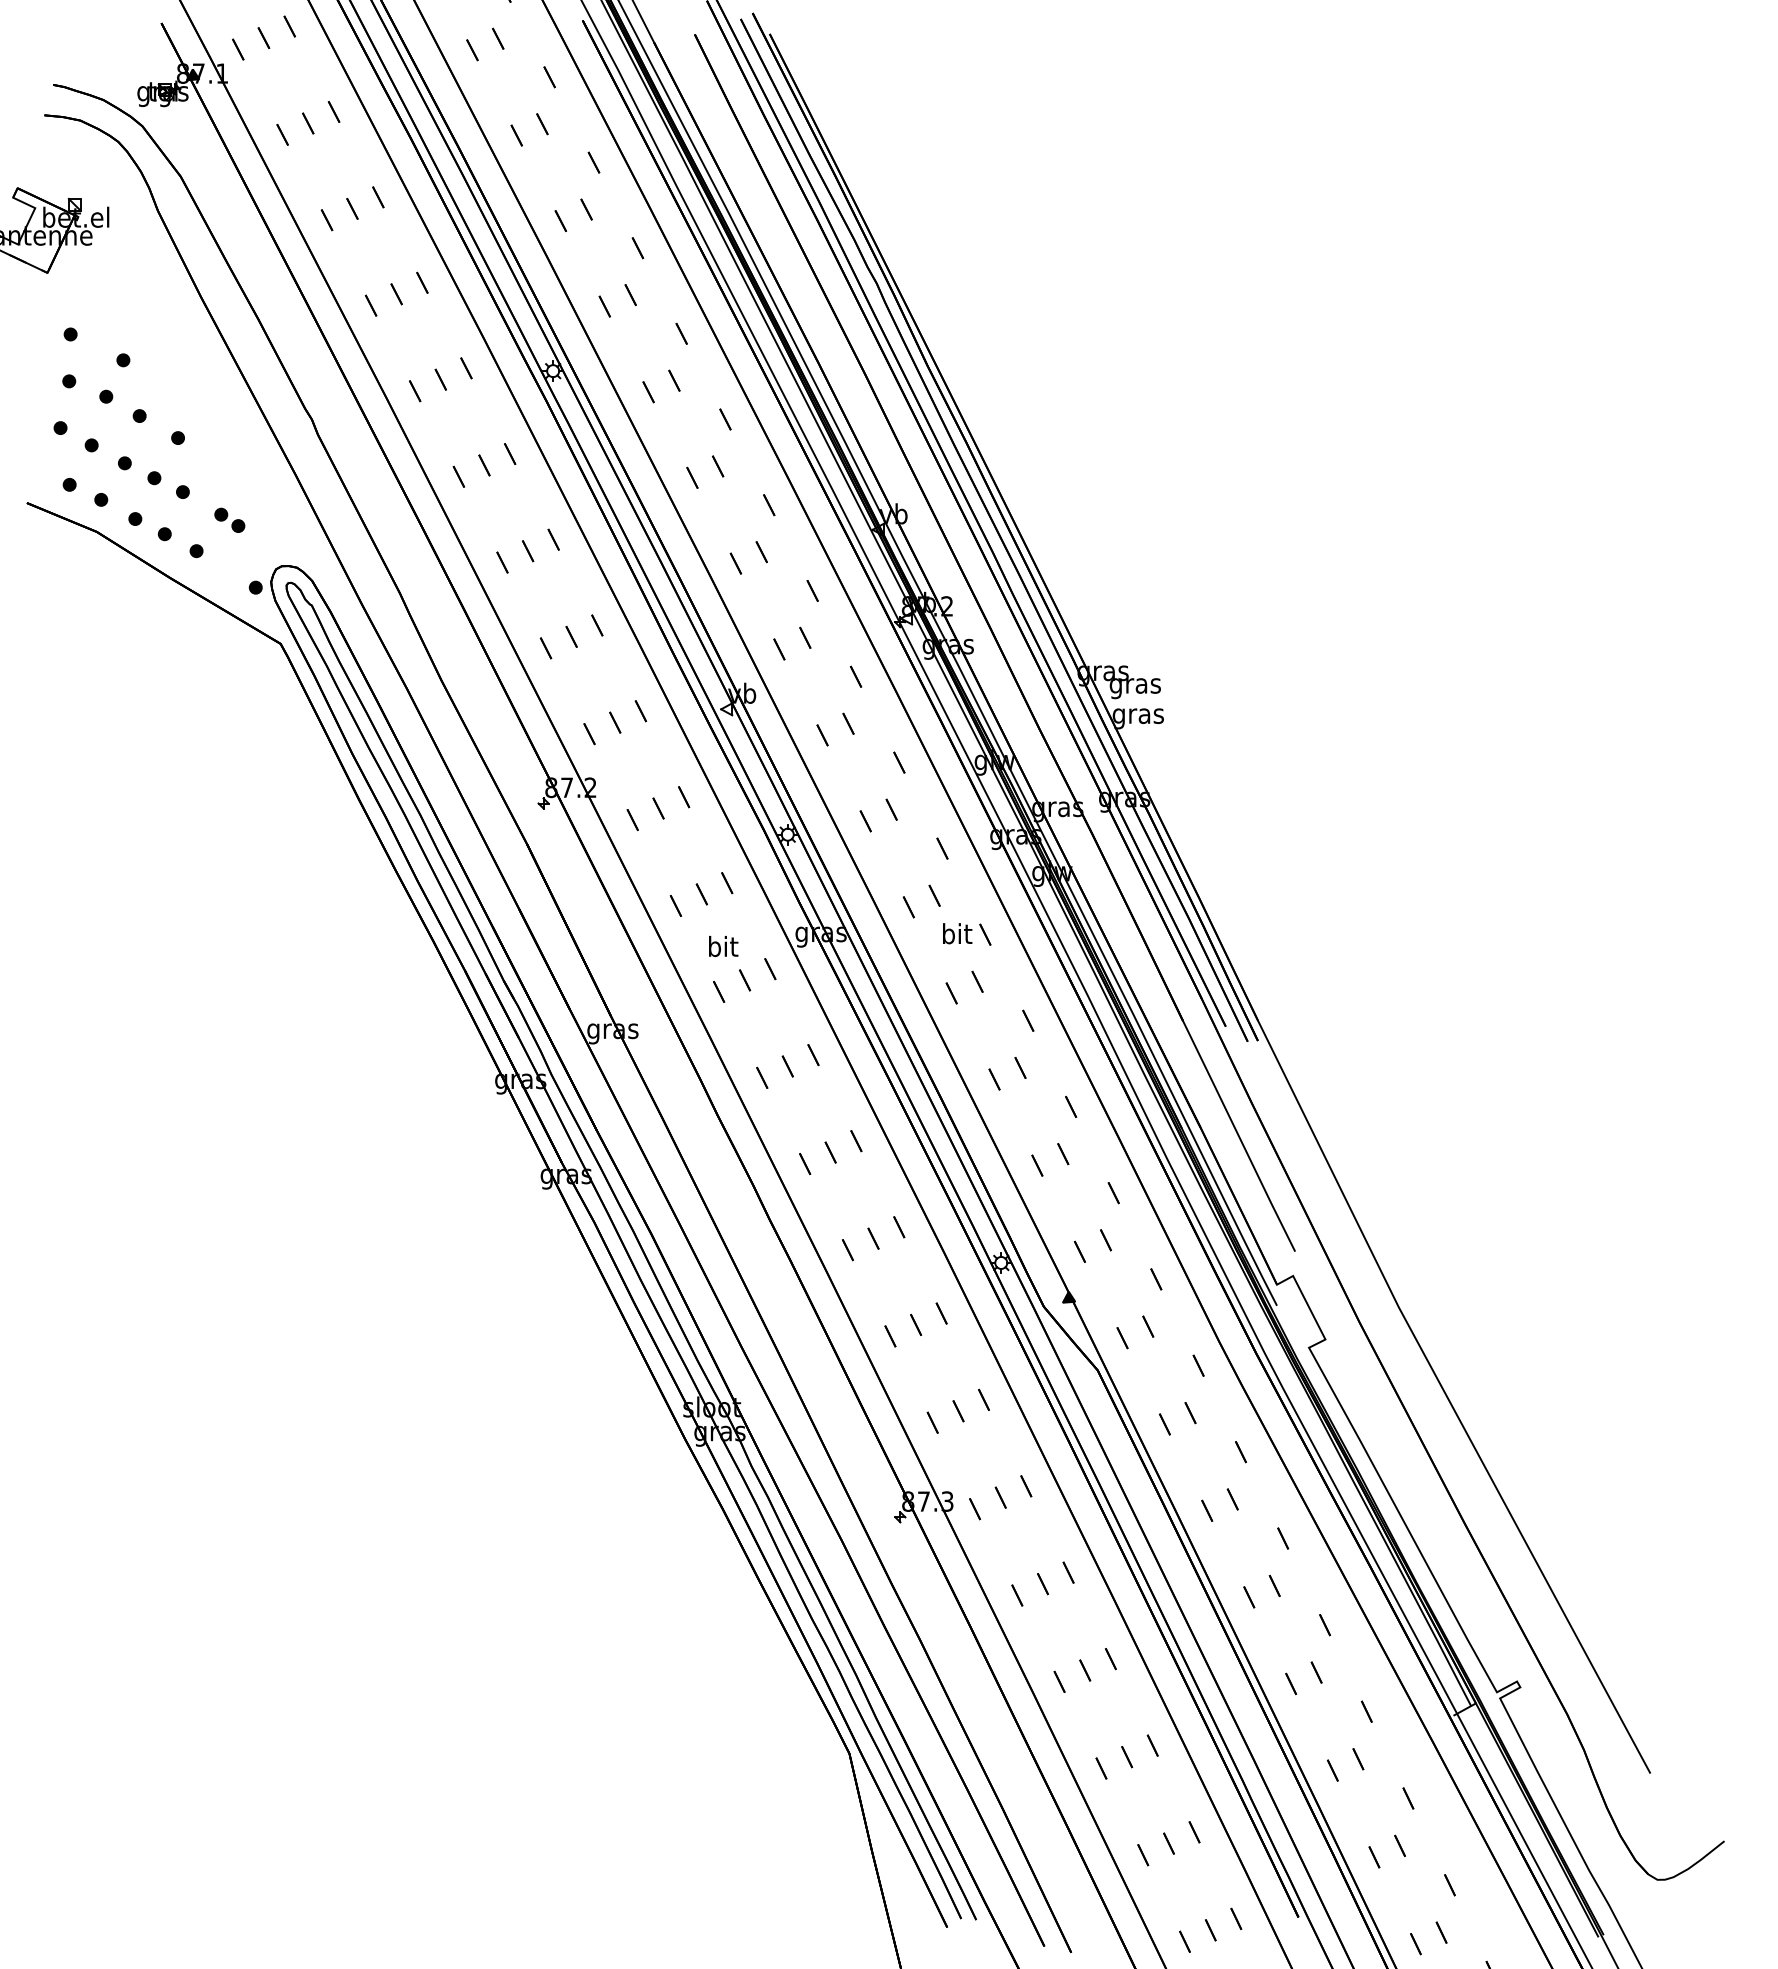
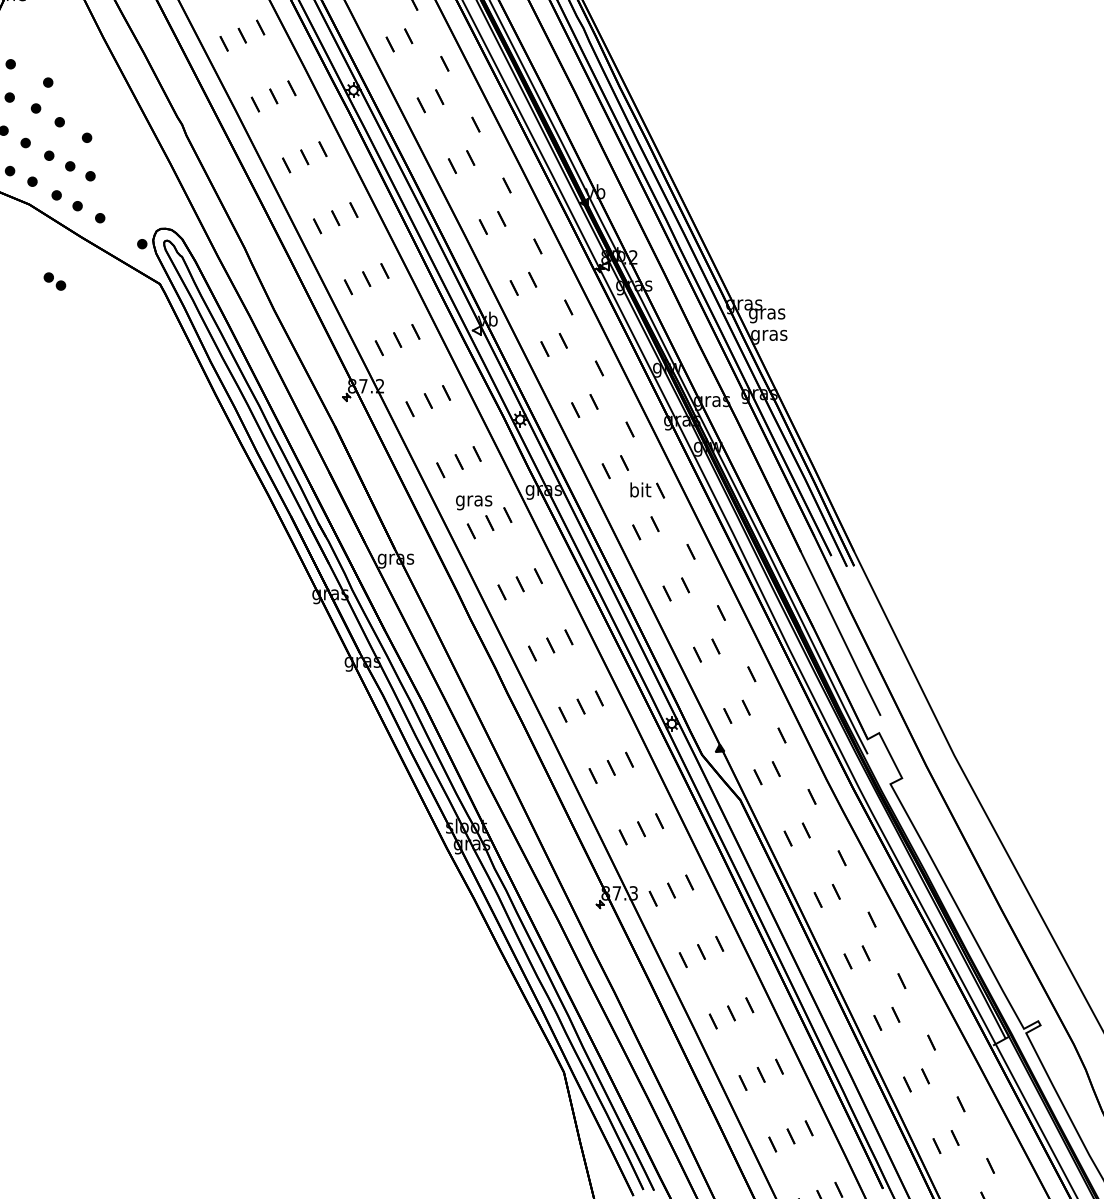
part: (229, 519) -> (54, 280), moved
text: (722, 948) -> (473, 500), bit -> gras

